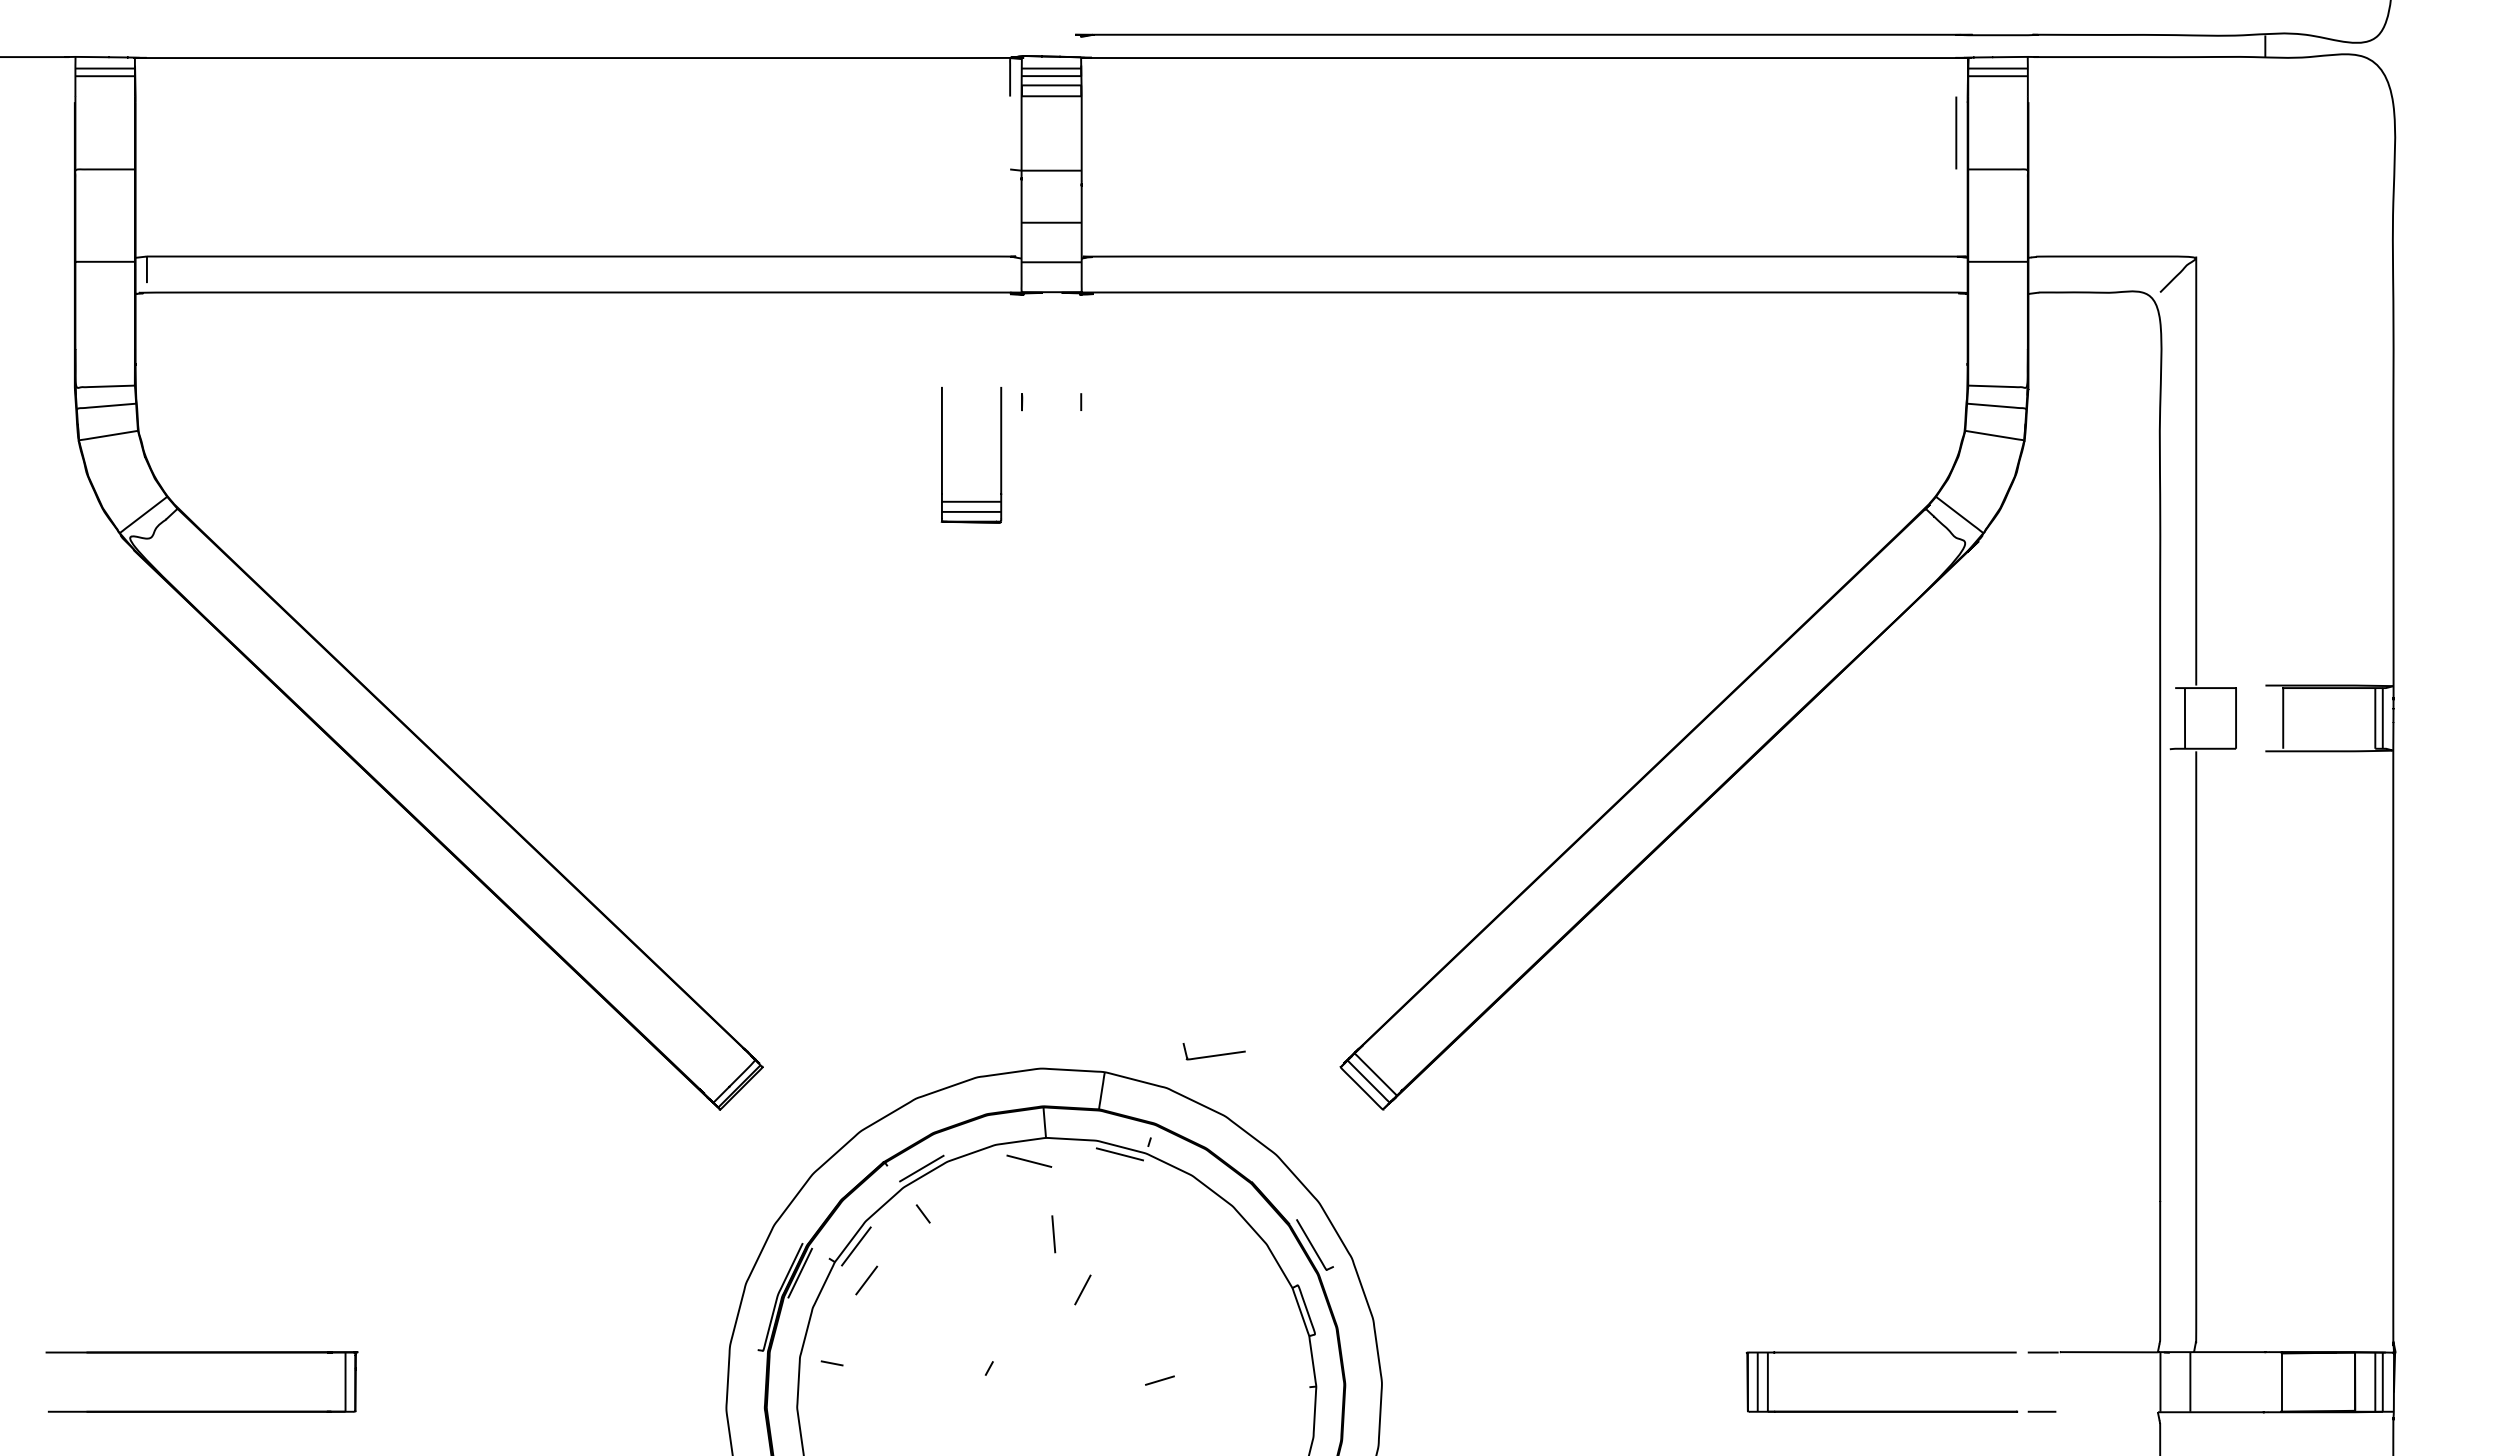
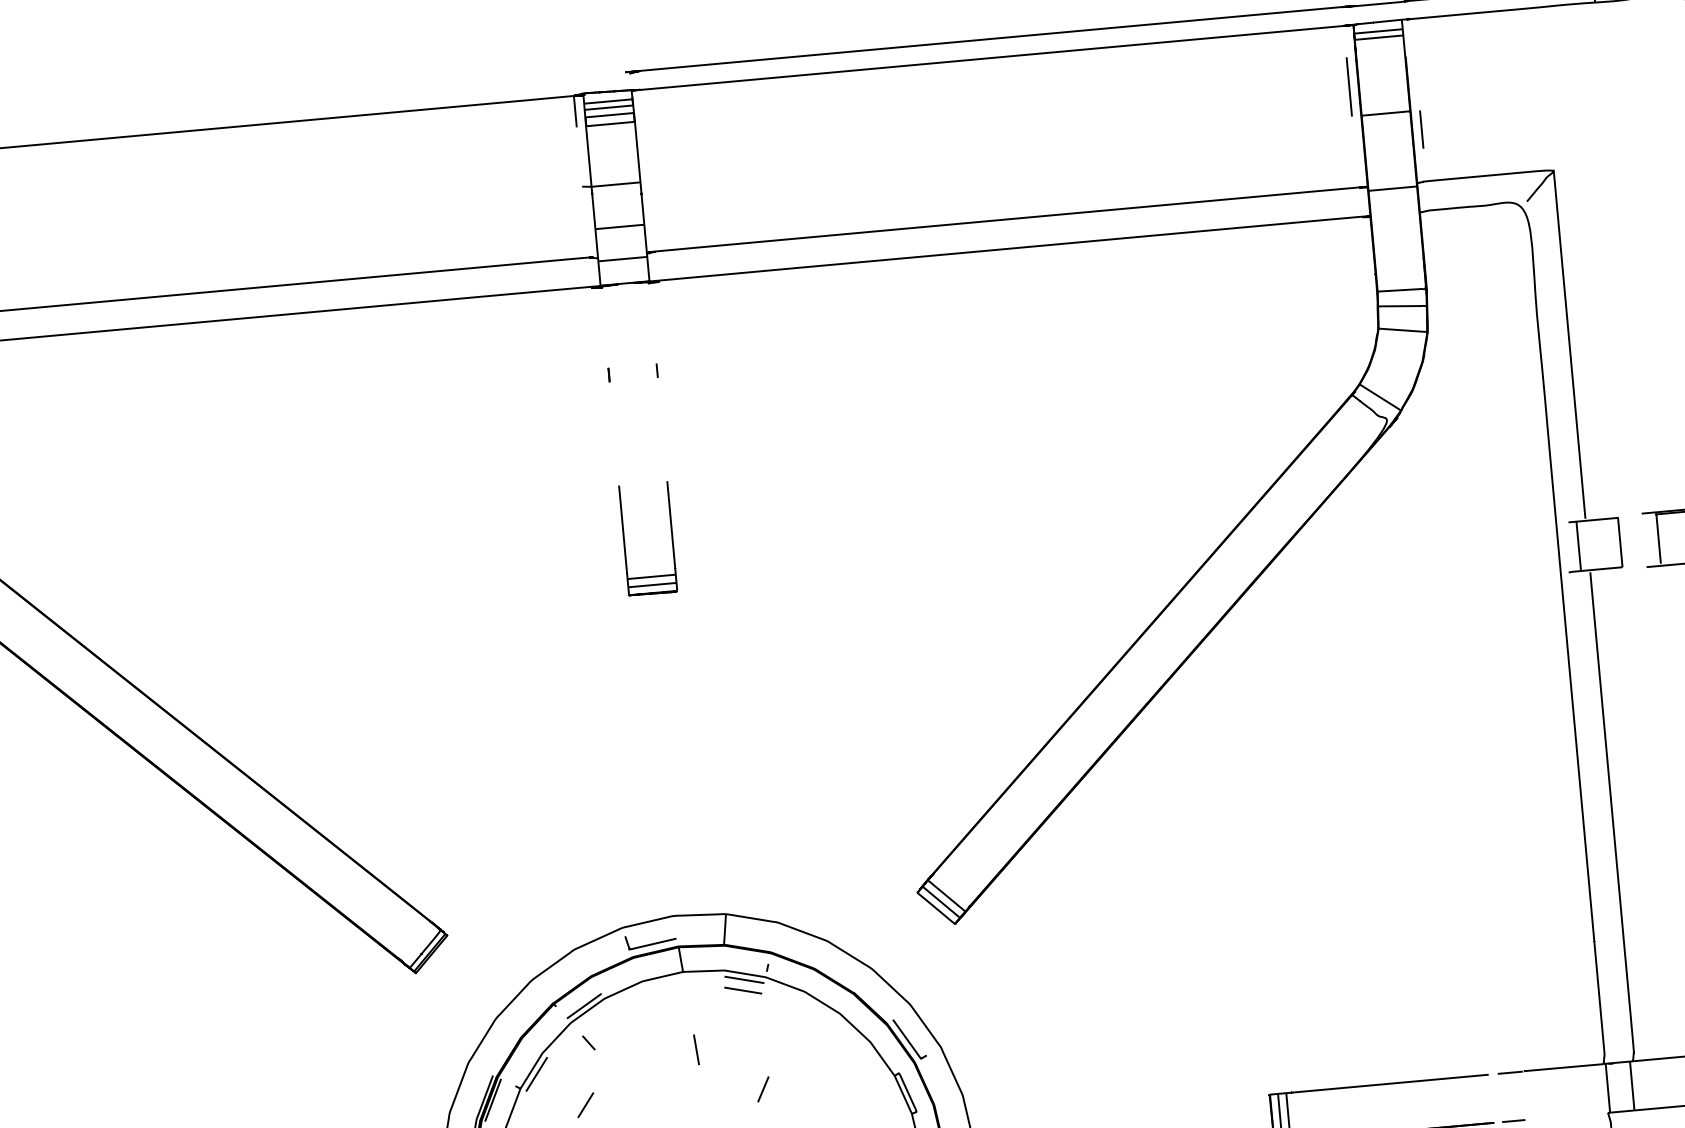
line: (2039, 192) -> (1421, 129), added
part: (942, 455) -> (624, 541), moved
curve: (1215, 1054) -> (652, 943), moved
line: (1029, 1160) -> (743, 989), moved
line: (866, 1280) -> (585, 1105), moved
line: (1082, 1289) -> (763, 1089), moved

